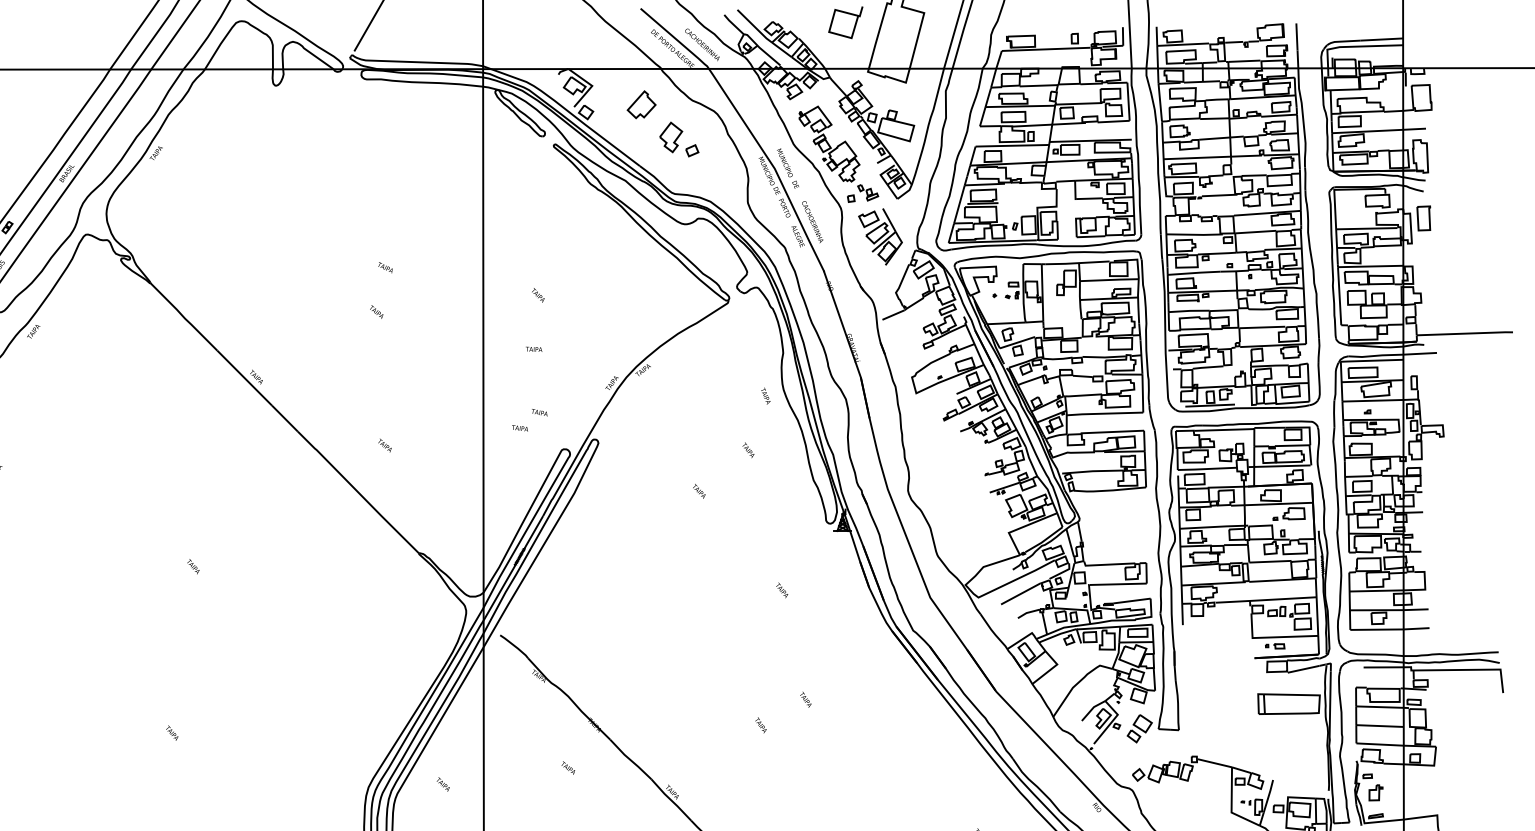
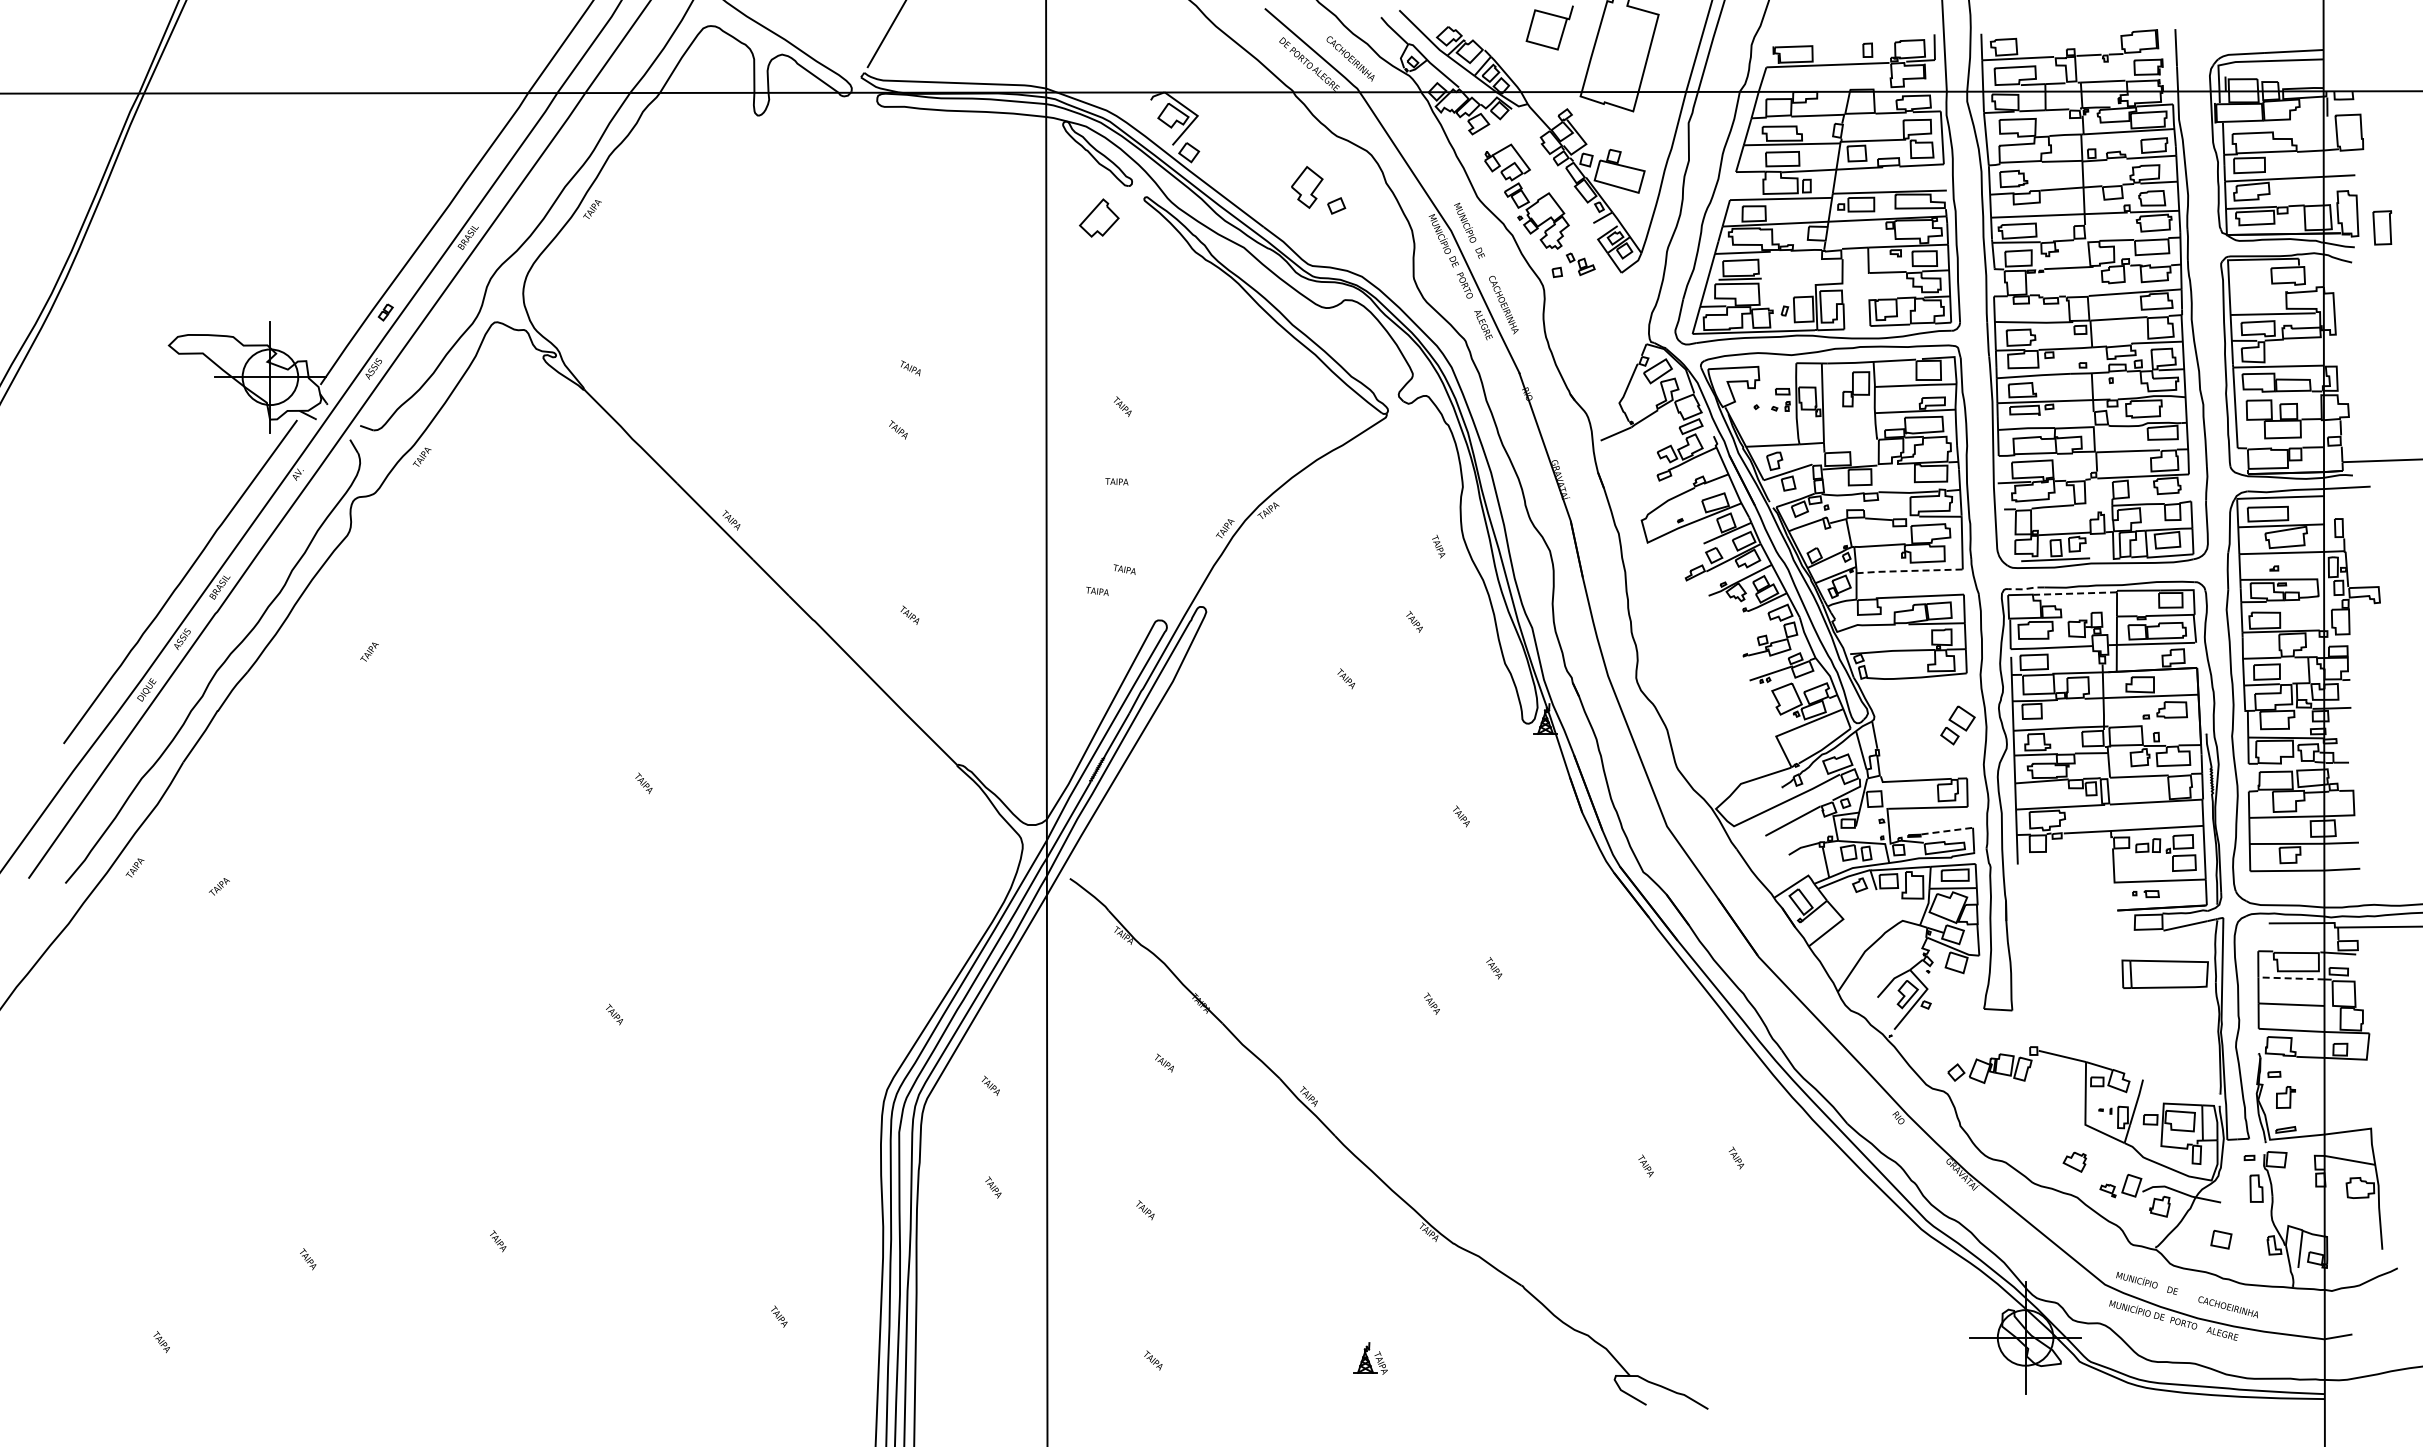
part: (641, 104) -> (1099, 217), moved
part: (1423, 218) -> (2382, 227), moved
part: (880, 236) -> (1597, 325), removed
line: (1104, 414) -> (1908, 571), solid -> dashed
line: (1189, 426) -> (2026, 588), solid -> dashed
line: (1224, 429) -> (2075, 593), solid -> dashed
line: (1132, 601) -> (1947, 831), solid -> dashed
line: (1380, 707) -> (2291, 978), solid -> dashed
part: (1139, 728) -> (1957, 725), moved

